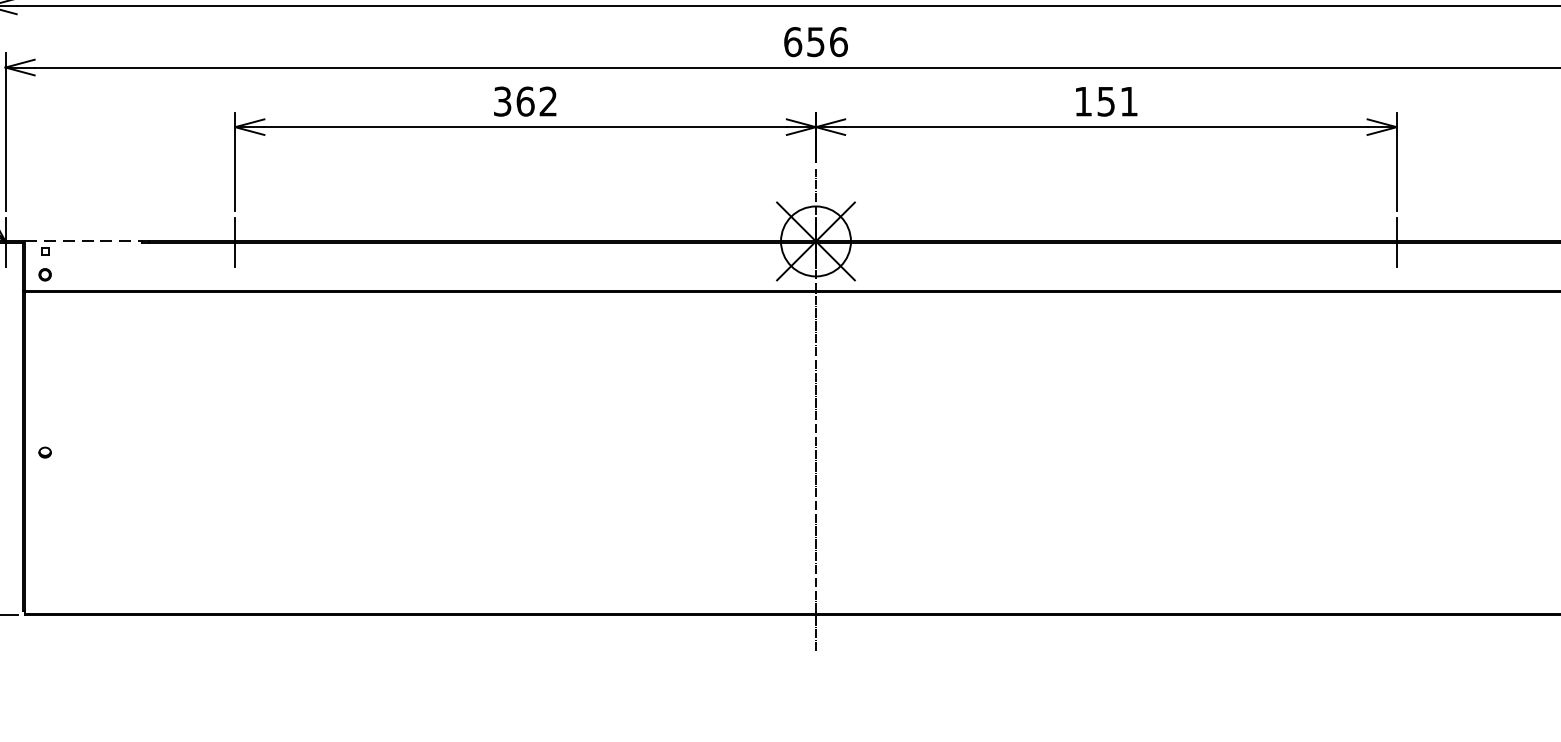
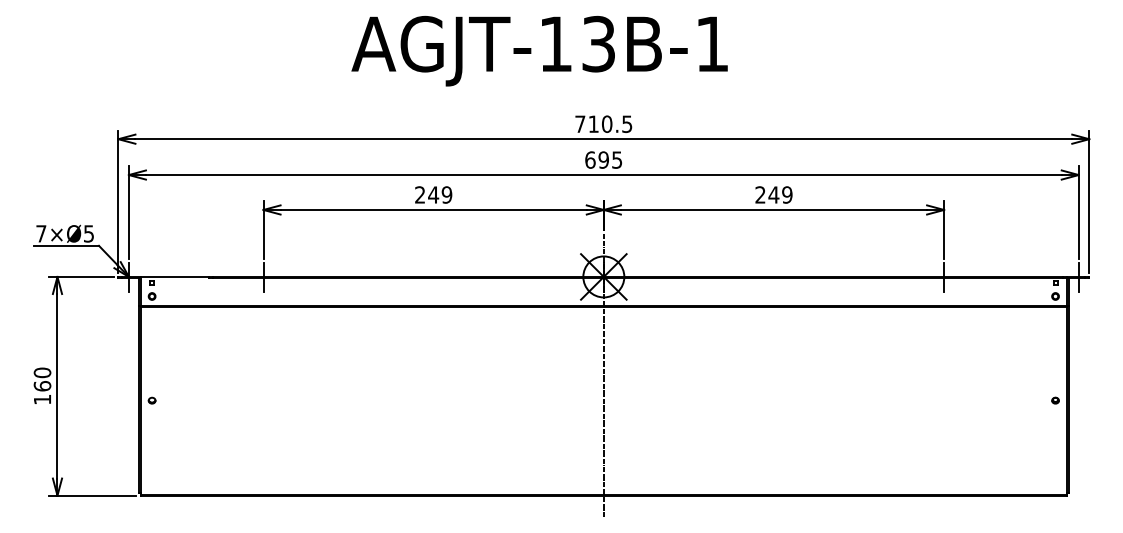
text: (827, 41) -> (610, 159), 656 -> 695
text: (525, 100) -> (433, 194), 362 -> 249
text: (1105, 100) -> (773, 194), 151 -> 249
line: (85, 240) -> (175, 276), dashed -> solid

